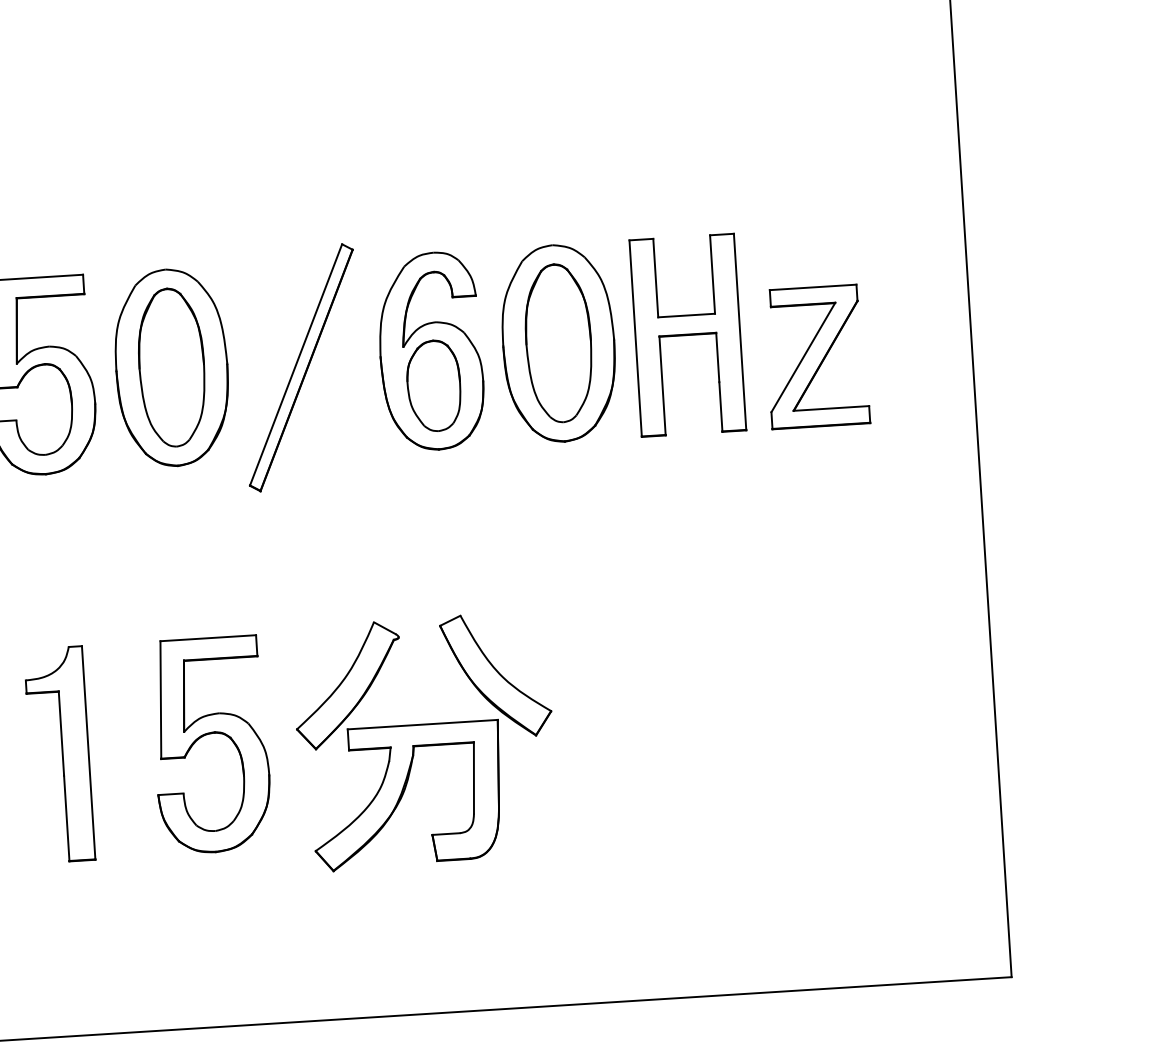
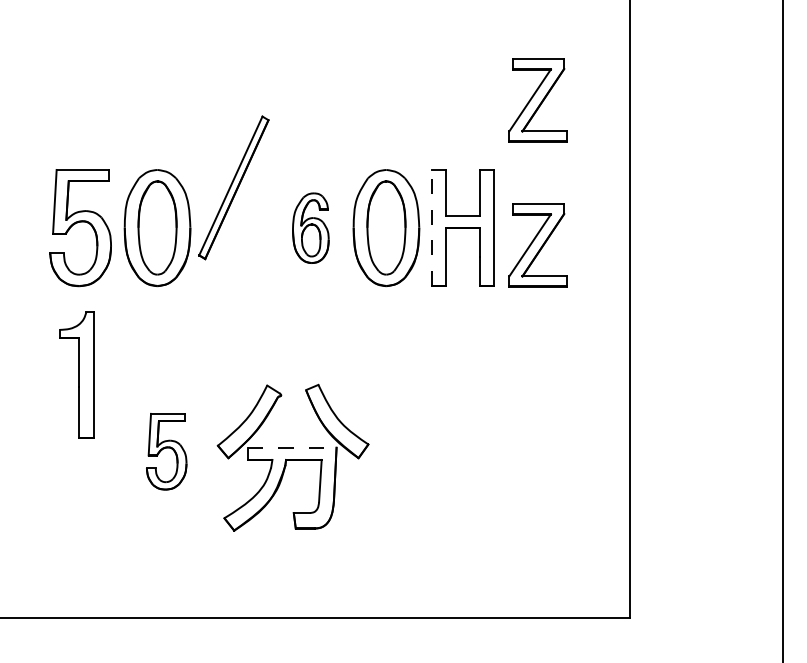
part: (800, 111) -> (537, 100), added
line: (634, 337) -> (431, 227), solid -> dashed
part: (430, 352) -> (310, 228), size x0.6
part: (300, 367) -> (233, 187), moved
line: (423, 724) -> (292, 447), solid -> dashed
part: (210, 744) -> (166, 451), size x0.6
part: (58, 754) -> (76, 374), moved

